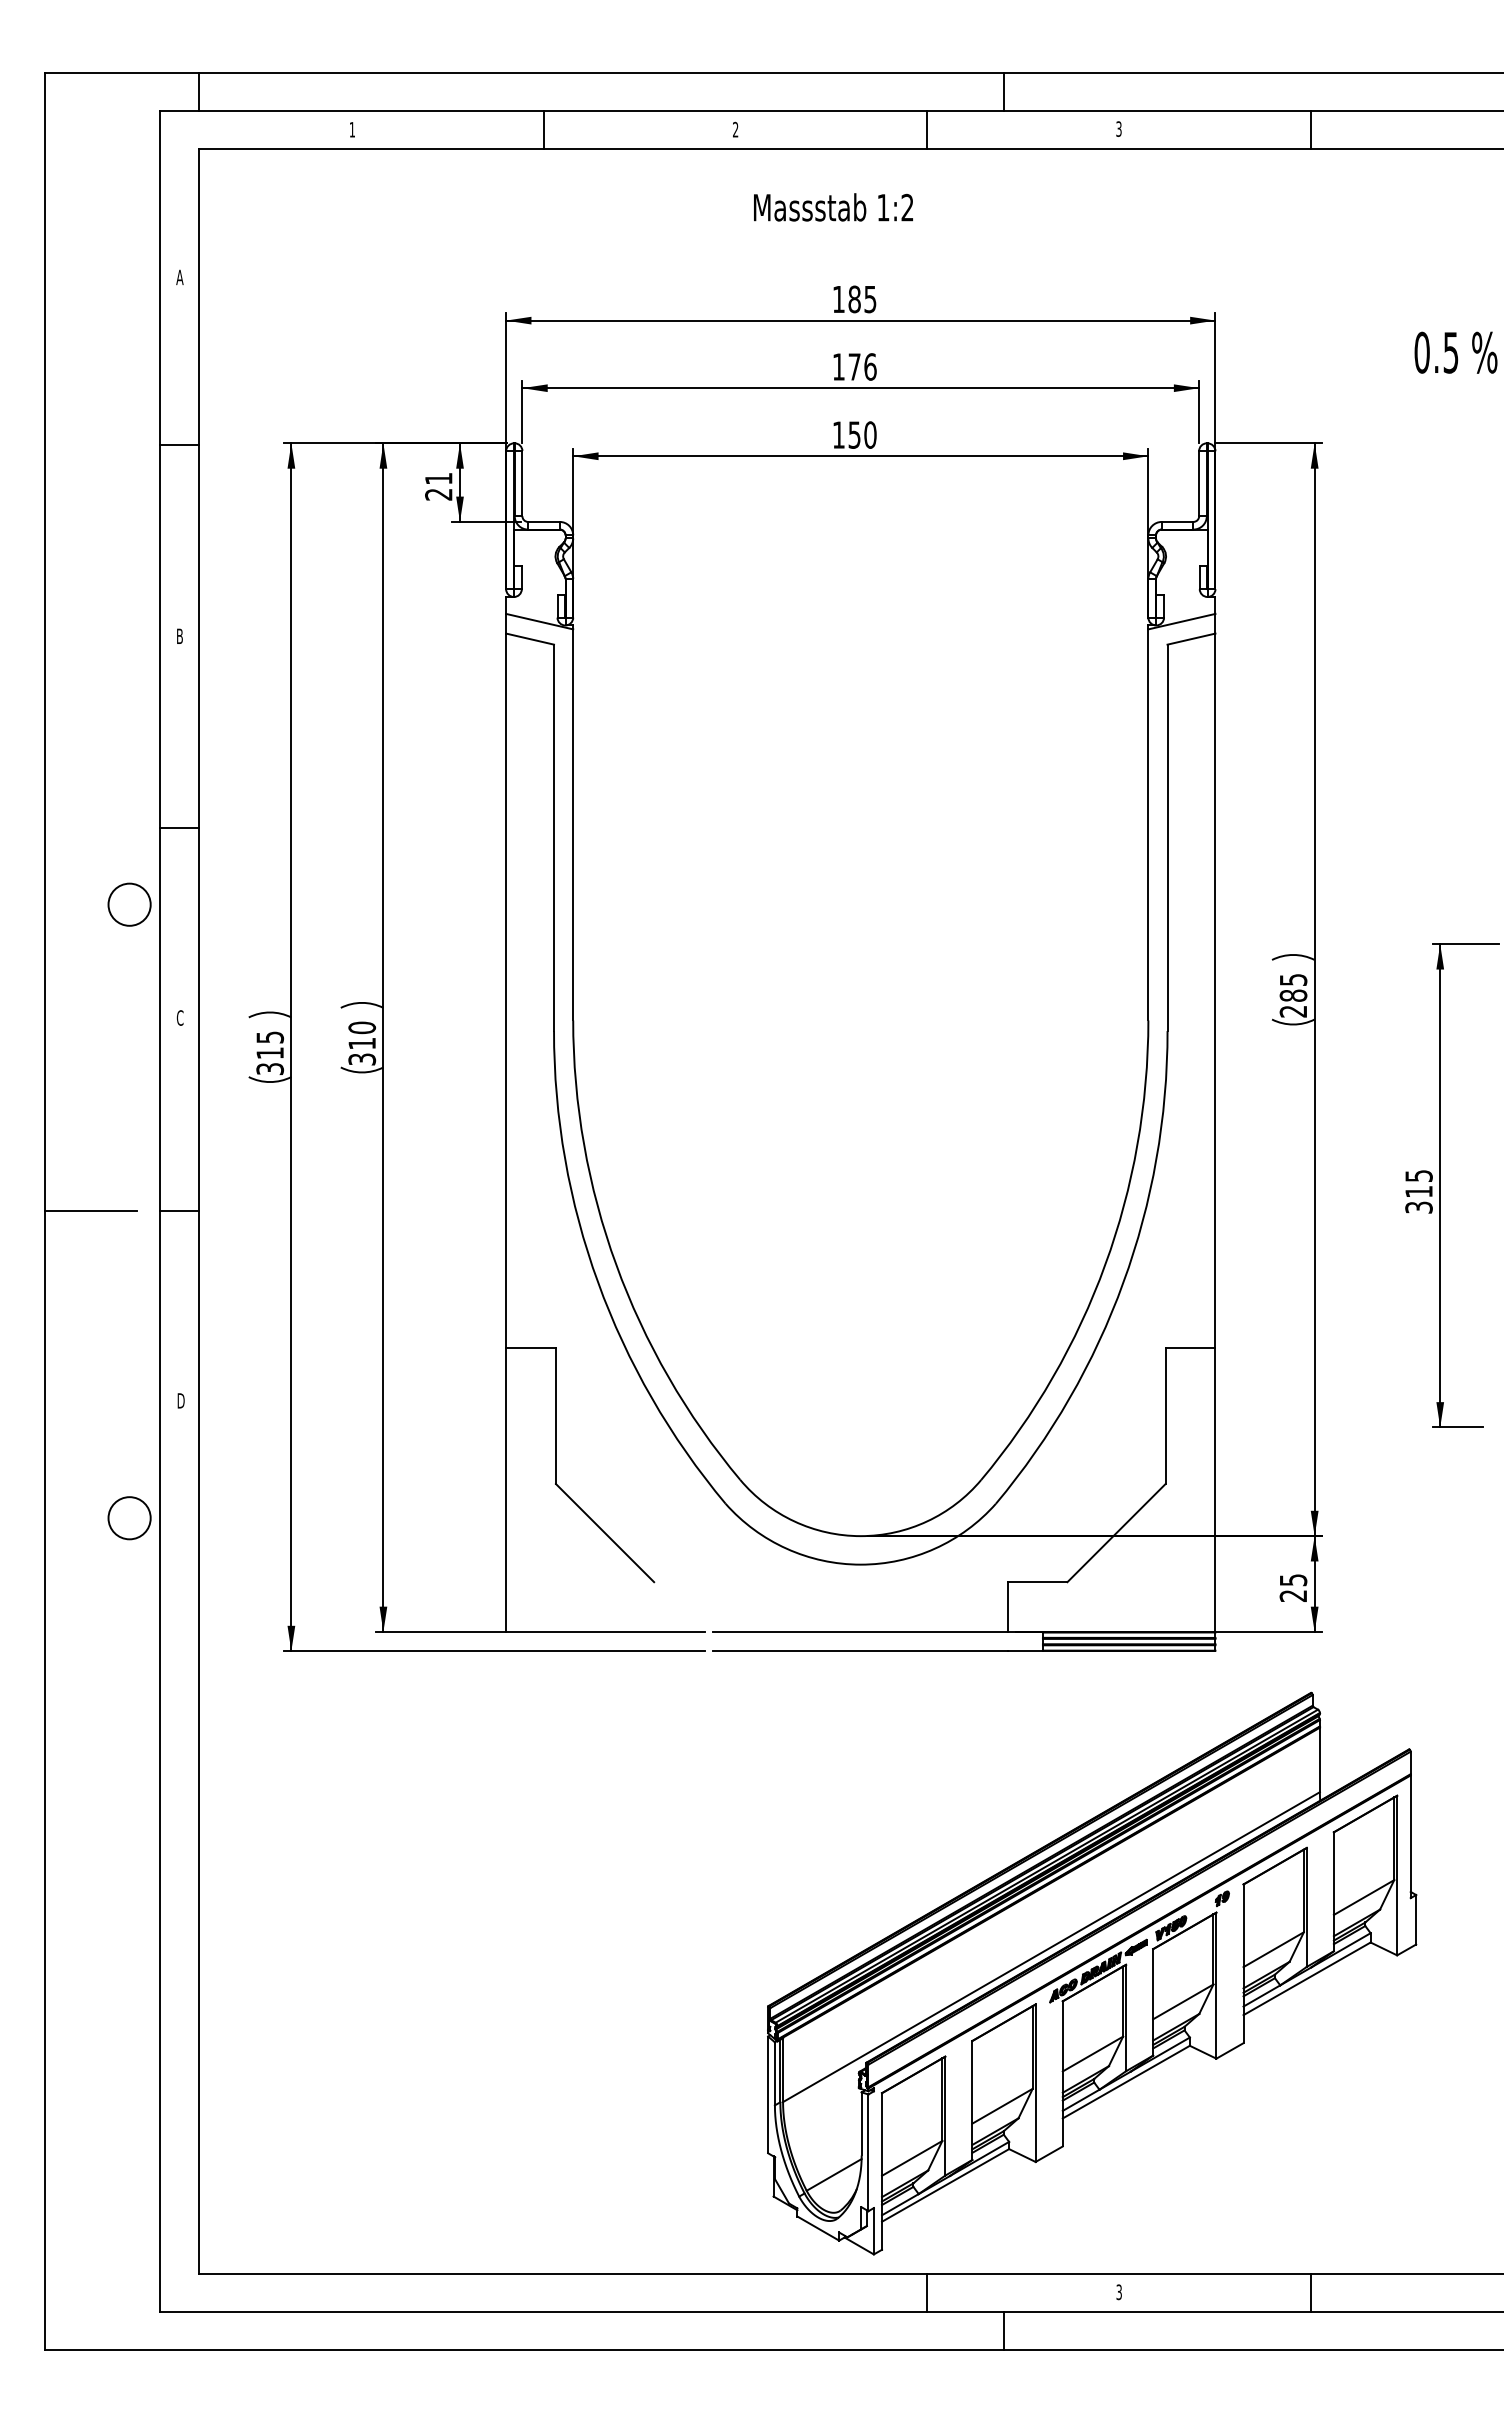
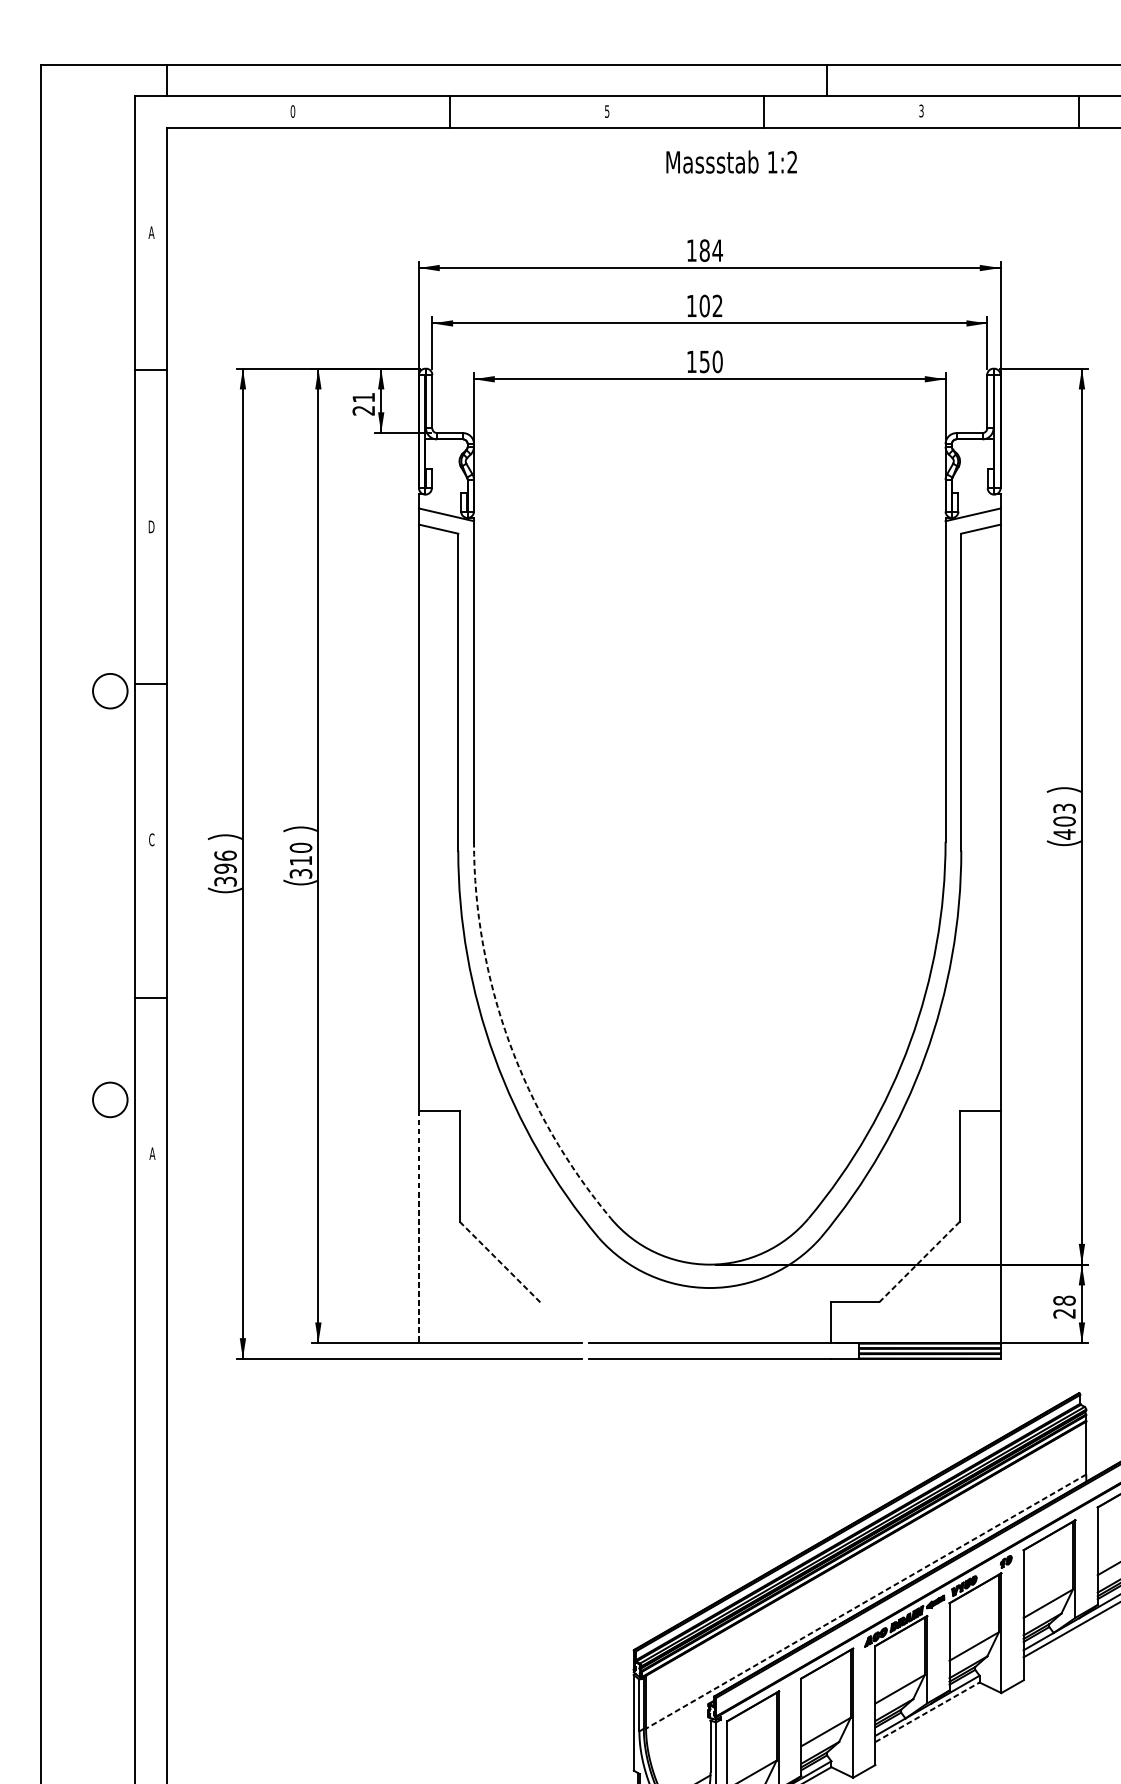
text: (352, 129) -> (293, 111), 1 -> 0
text: (735, 129) -> (607, 111), 2 -> 5
text: (833, 207) -> (731, 162), moved
text: (869, 299) -> (716, 250), 185 -> 184
text: (862, 366) -> (711, 305), 176 -> 102
text: (179, 635) -> (151, 526), B -> D
circle: (129, 904) -> (110, 691), moved
text: (1292, 996) -> (1063, 822), 285 -> 403
text: (270, 1045) -> (225, 862), 315 -> 396
line: (91, 1211) -> (79, 998), removed
arc: (616, 1264) -> (509, 1041), solid -> dashed
text: (180, 1400) -> (152, 1153), D -> A
line: (506, 1490) -> (419, 1227), solid -> dashed
circle: (129, 1518) -> (110, 1100), moved
line: (604, 1532) -> (499, 1261), solid -> dashed
line: (1116, 1532) -> (919, 1261), solid -> dashed
text: (1293, 1580) -> (1064, 1301), 25 -> 28
line: (1051, 1947) -> (866, 1601), solid -> dashed
line: (1126, 2081) -> (927, 1711), solid -> dashed

